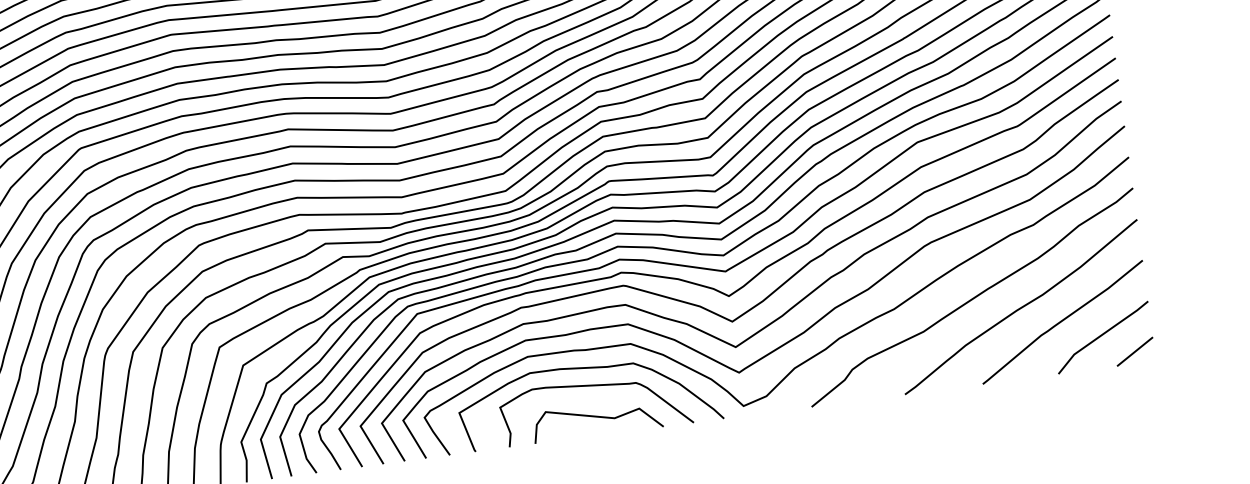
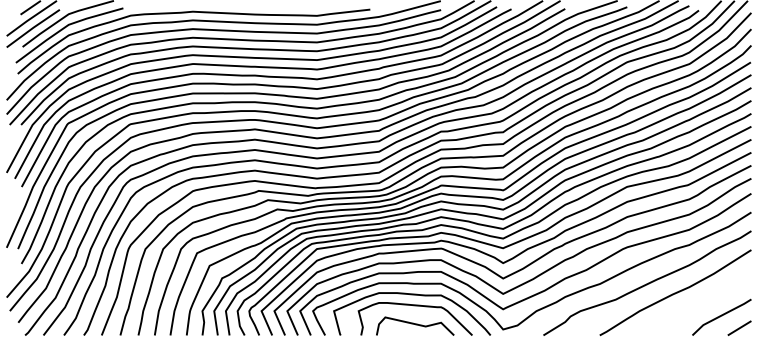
curve: (1061, 321) -> (698, 304), removed

